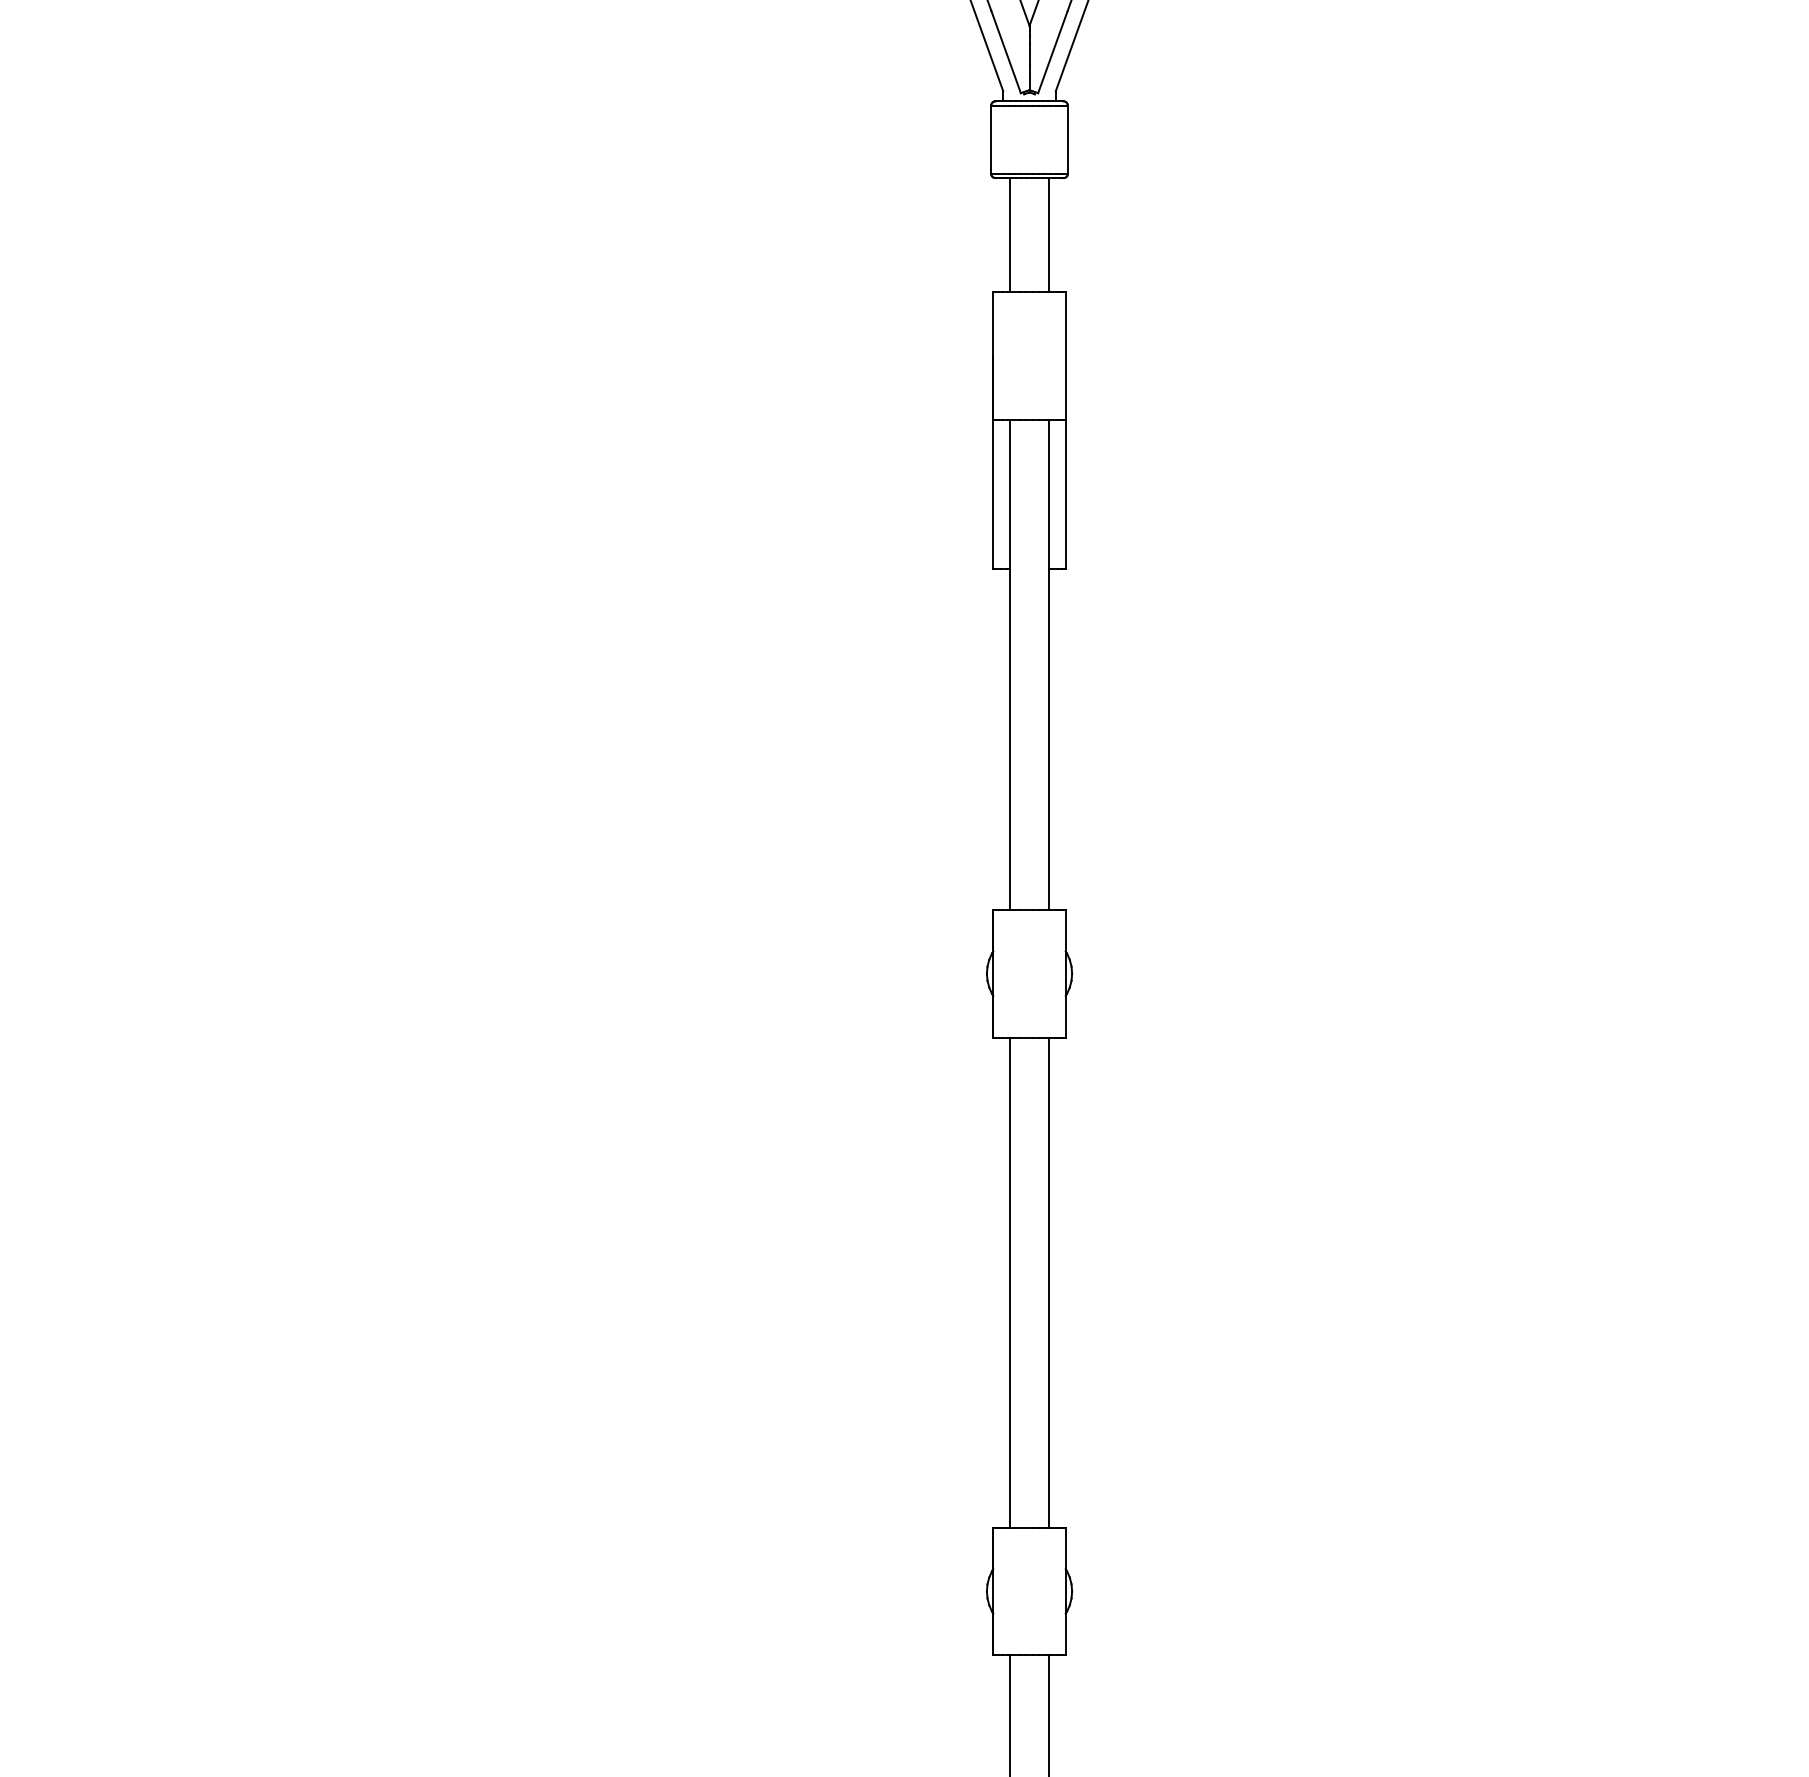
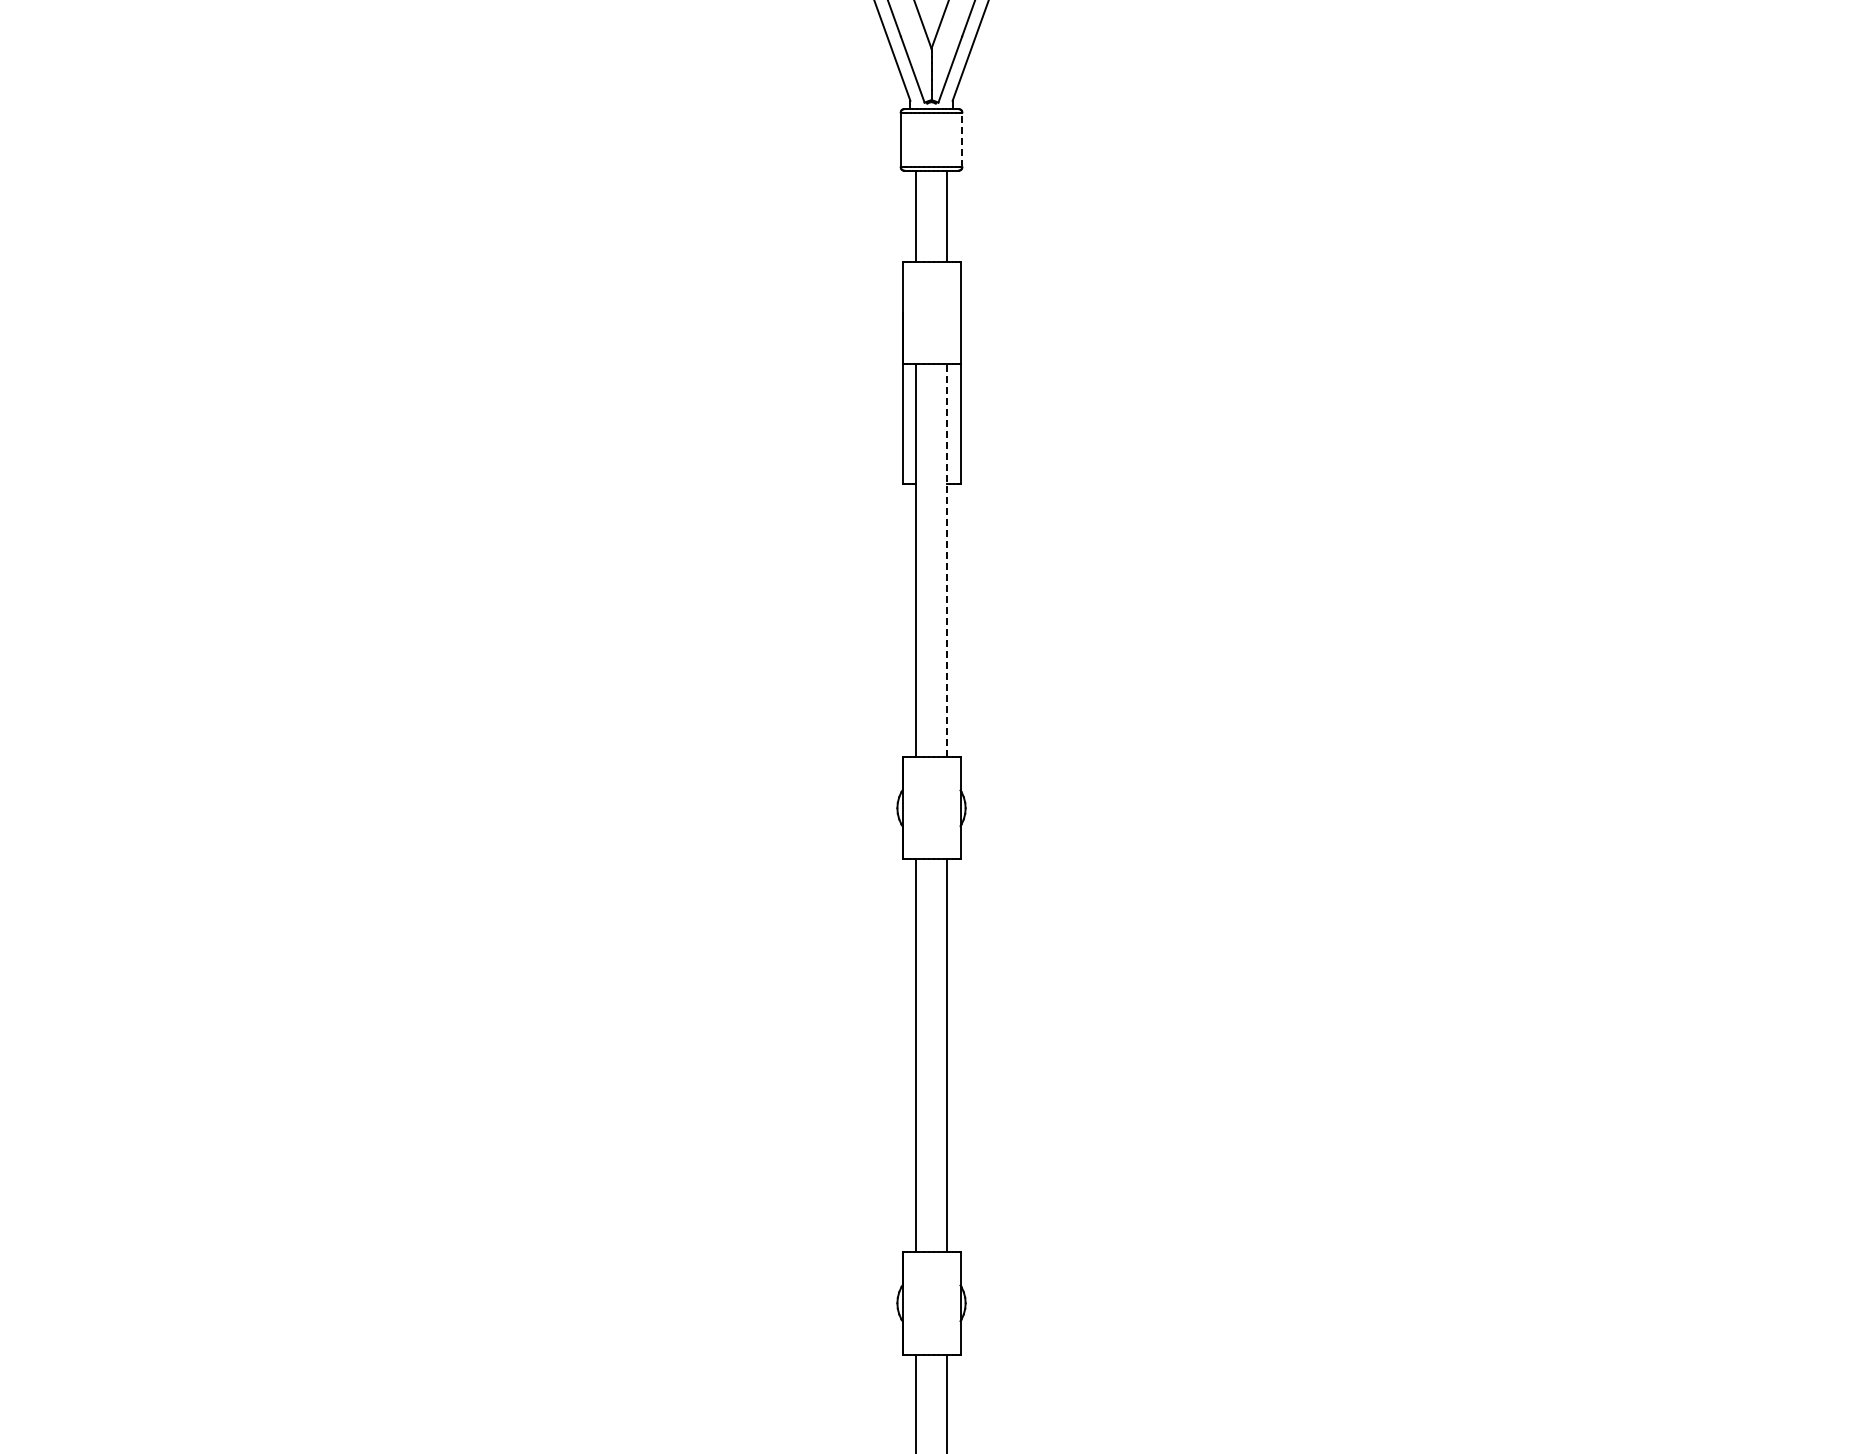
line: (1068, 139) -> (962, 139), solid -> dashed
line: (1048, 664) -> (946, 560), solid -> dashed

